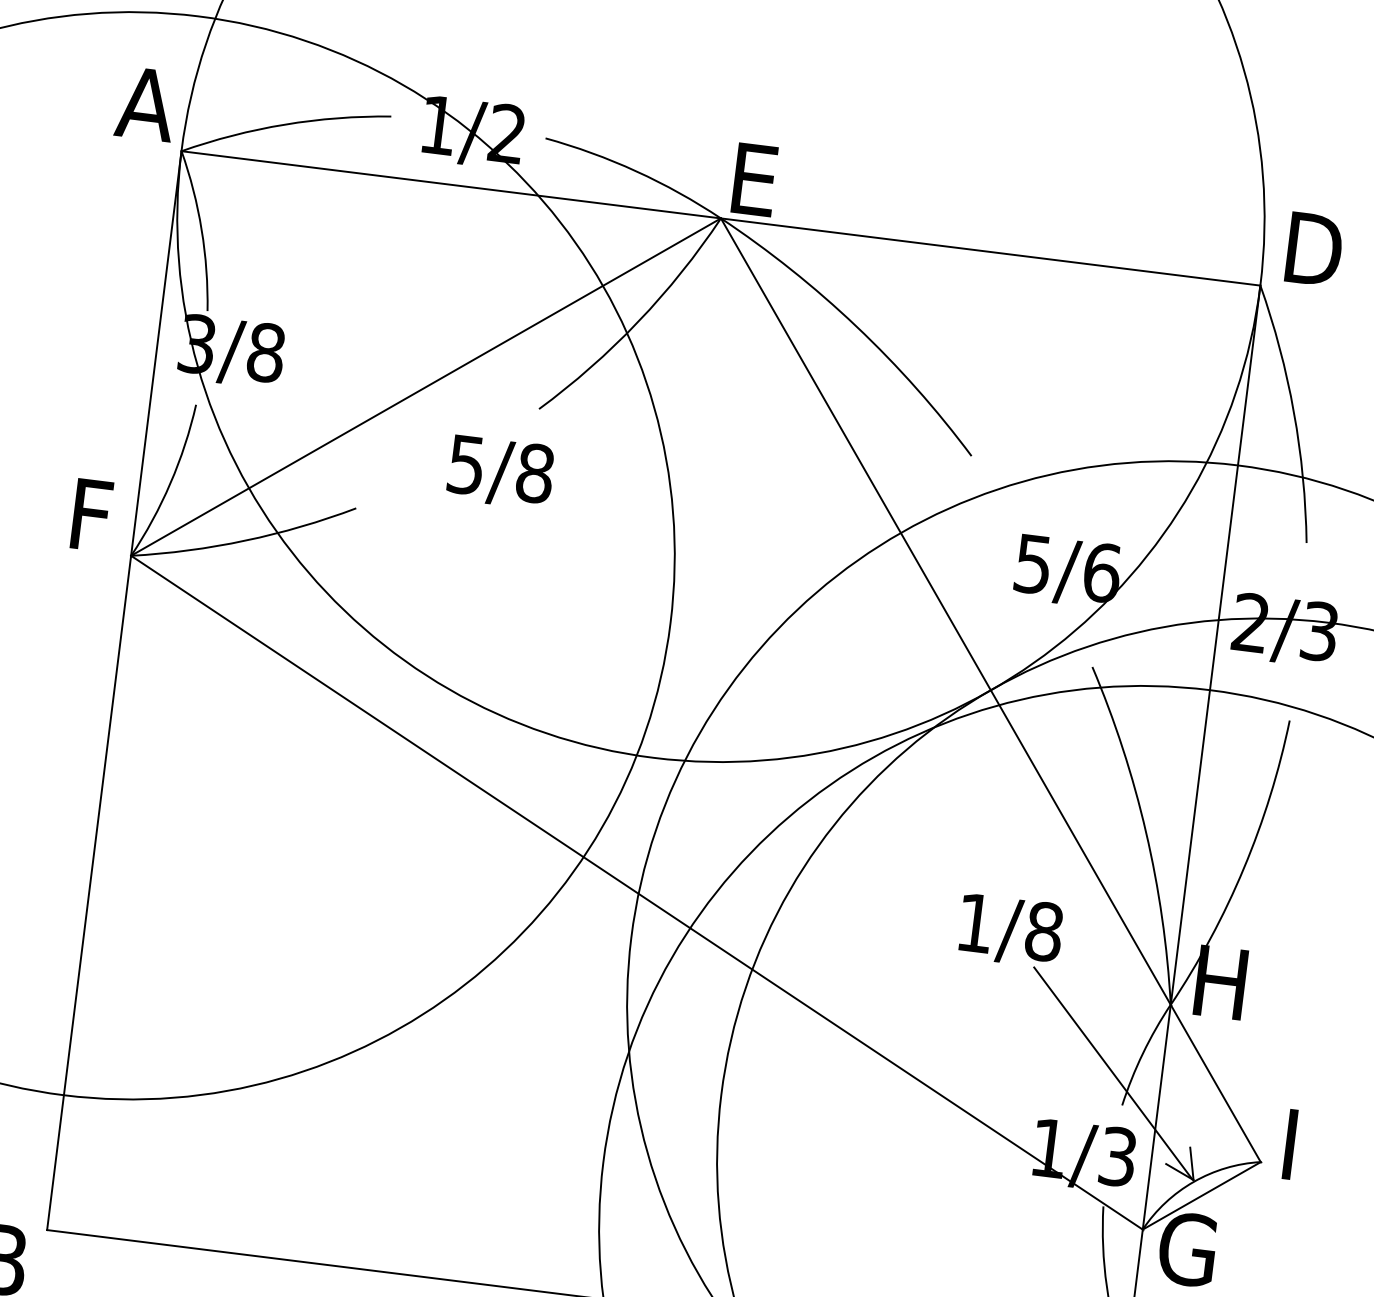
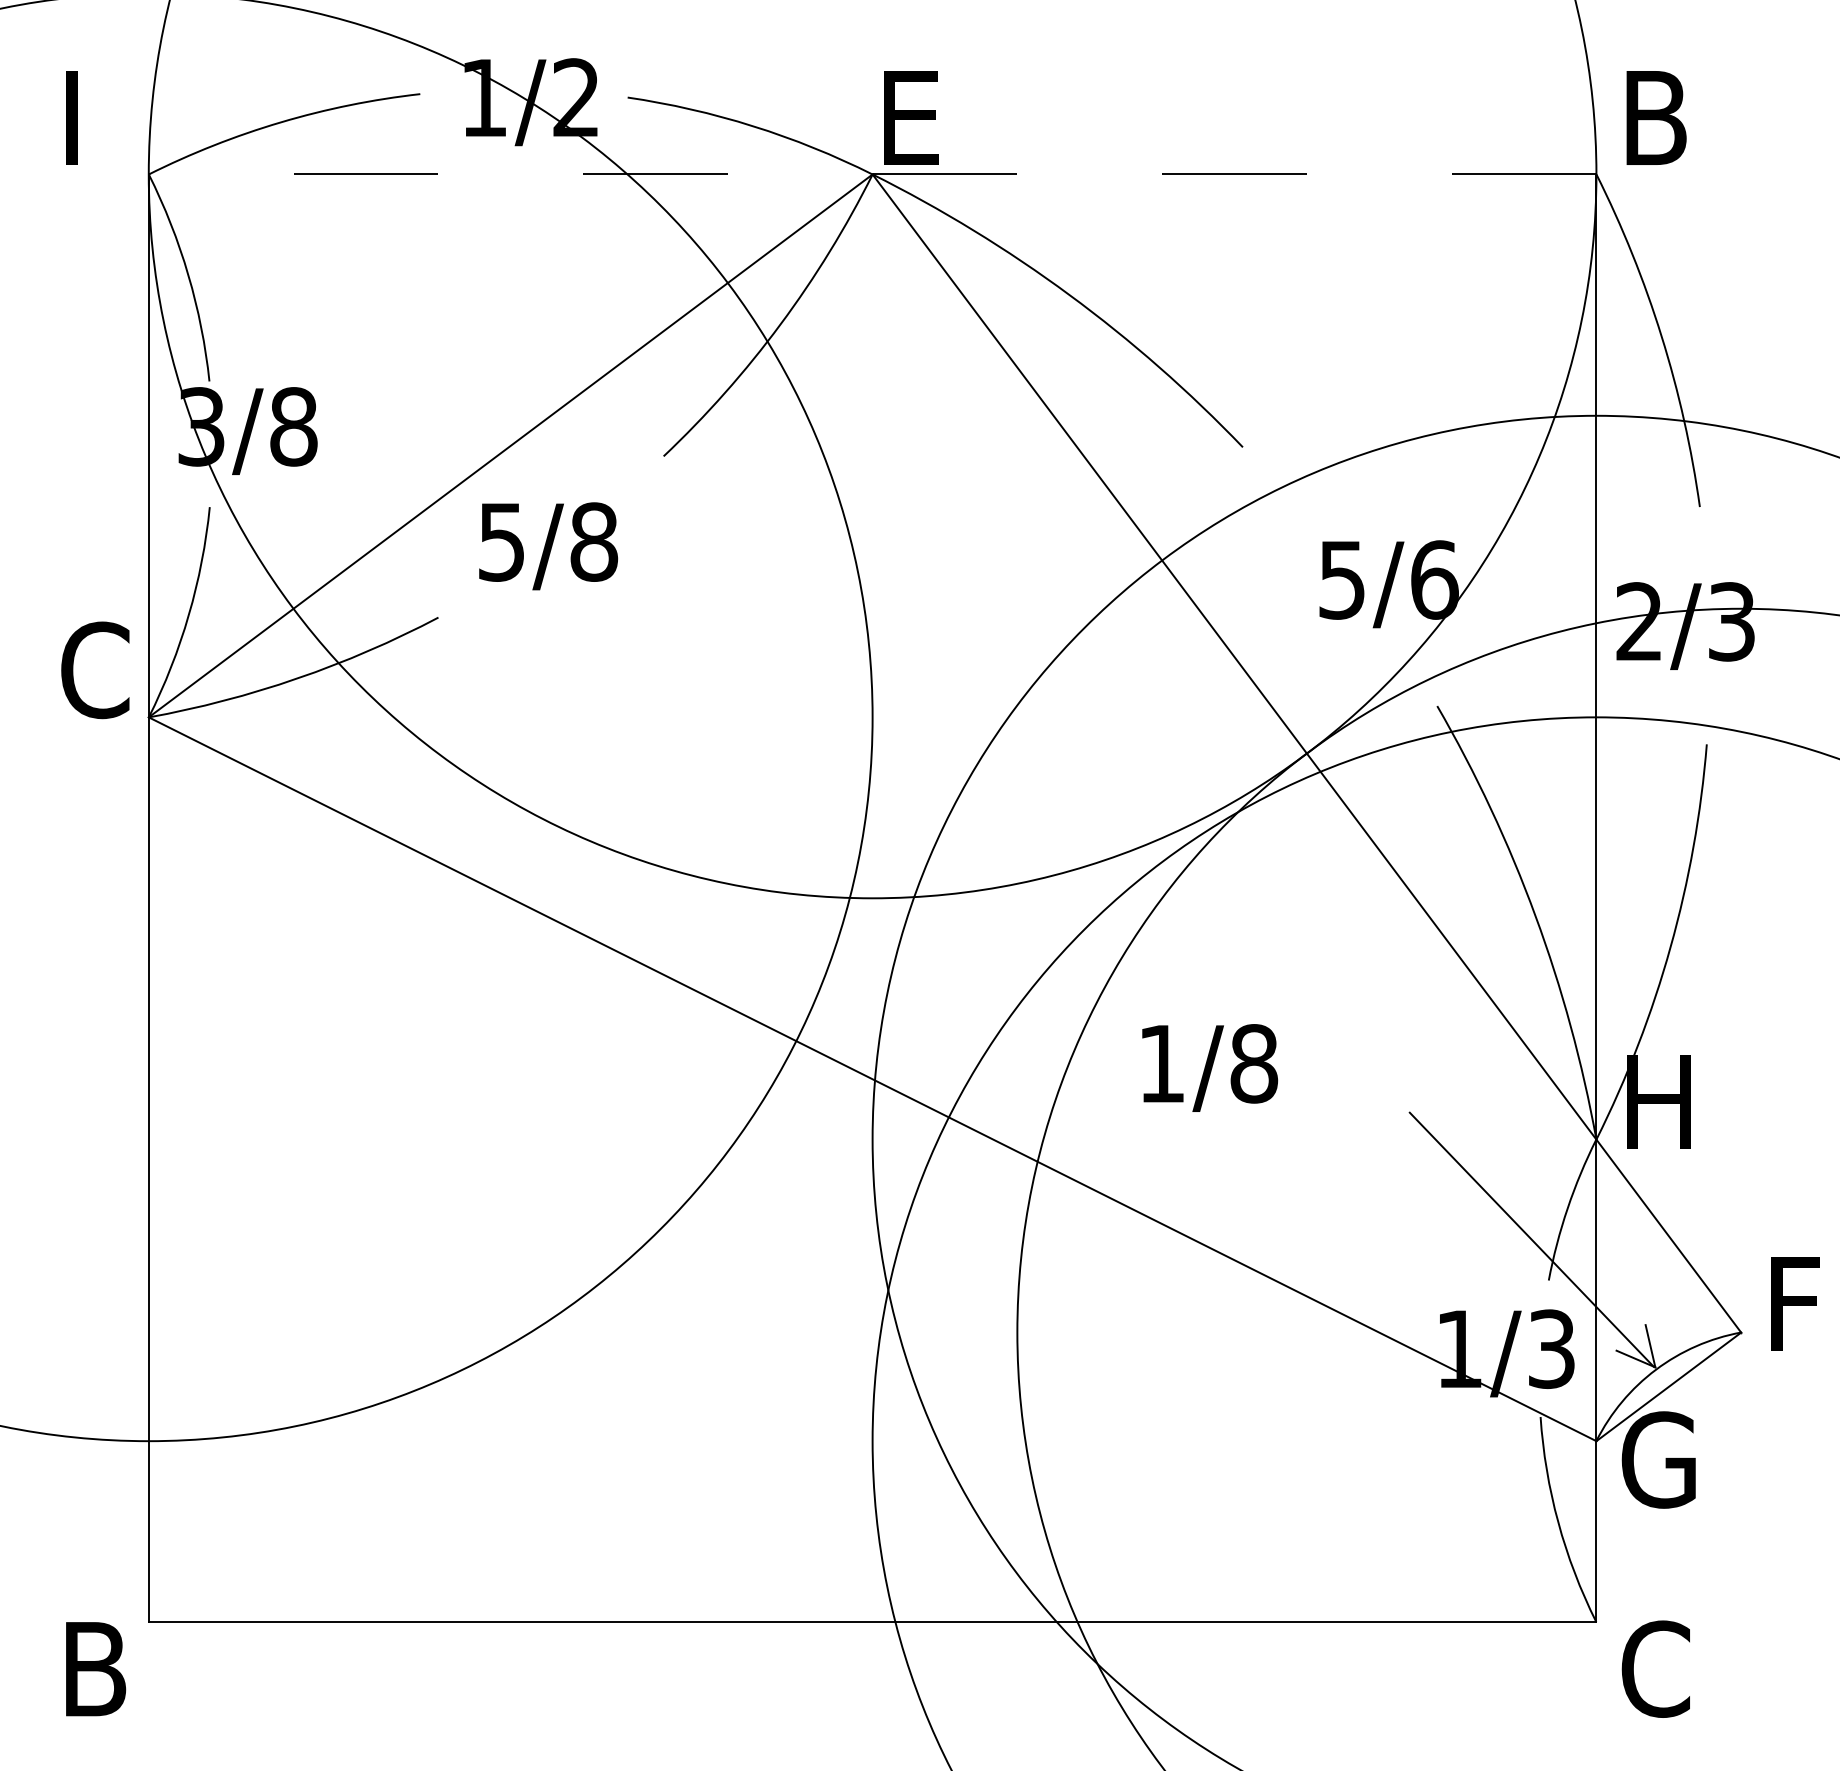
text: (145, 103) -> (93, 117), A -> I
line: (720, 218) -> (872, 174), solid -> dashed
text: (1318, 249) -> (1667, 117), D -> B
text: (500, 472) -> (548, 546), moved
text: (95, 515) -> (95, 670), F -> C
text: (1011, 930) -> (1210, 1067), moved
text: (1310, 1129) -> (1801, 1281), I -> F

